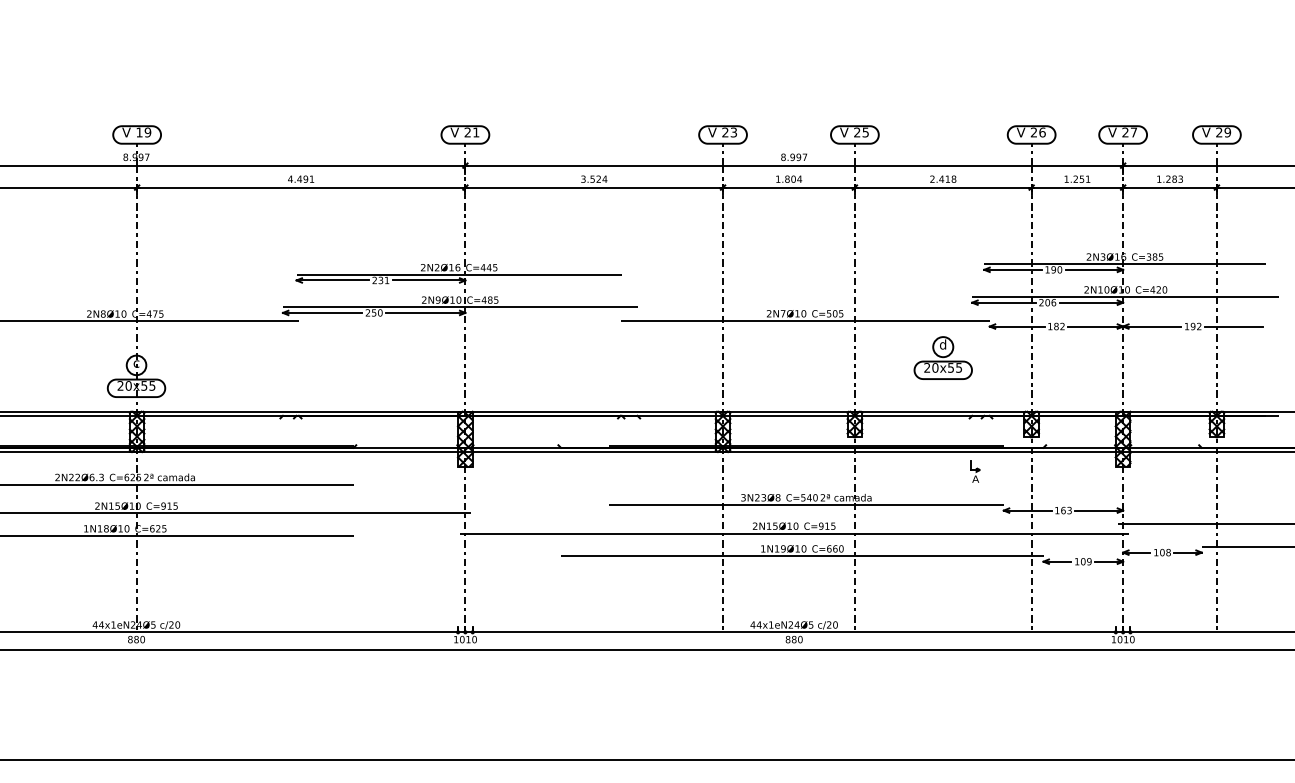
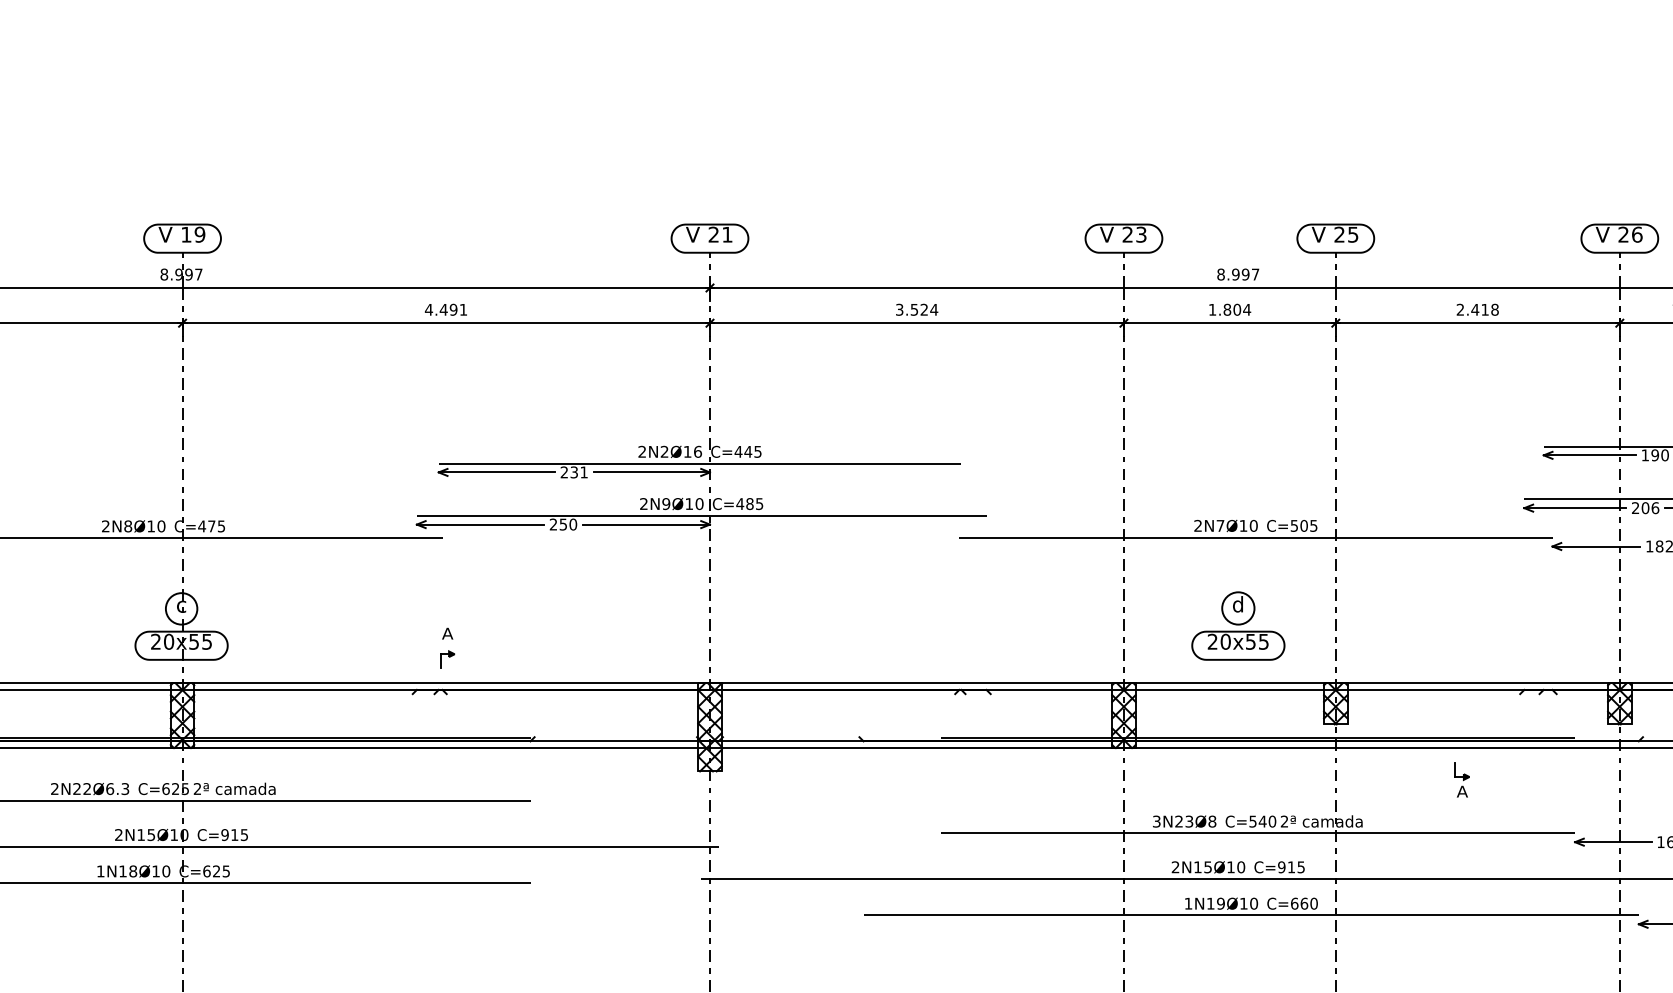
part: (942, 357) -> (1237, 625), moved
part: (301, 389) -> (446, 647), added
part: (975, 471) -> (1462, 779), moved

